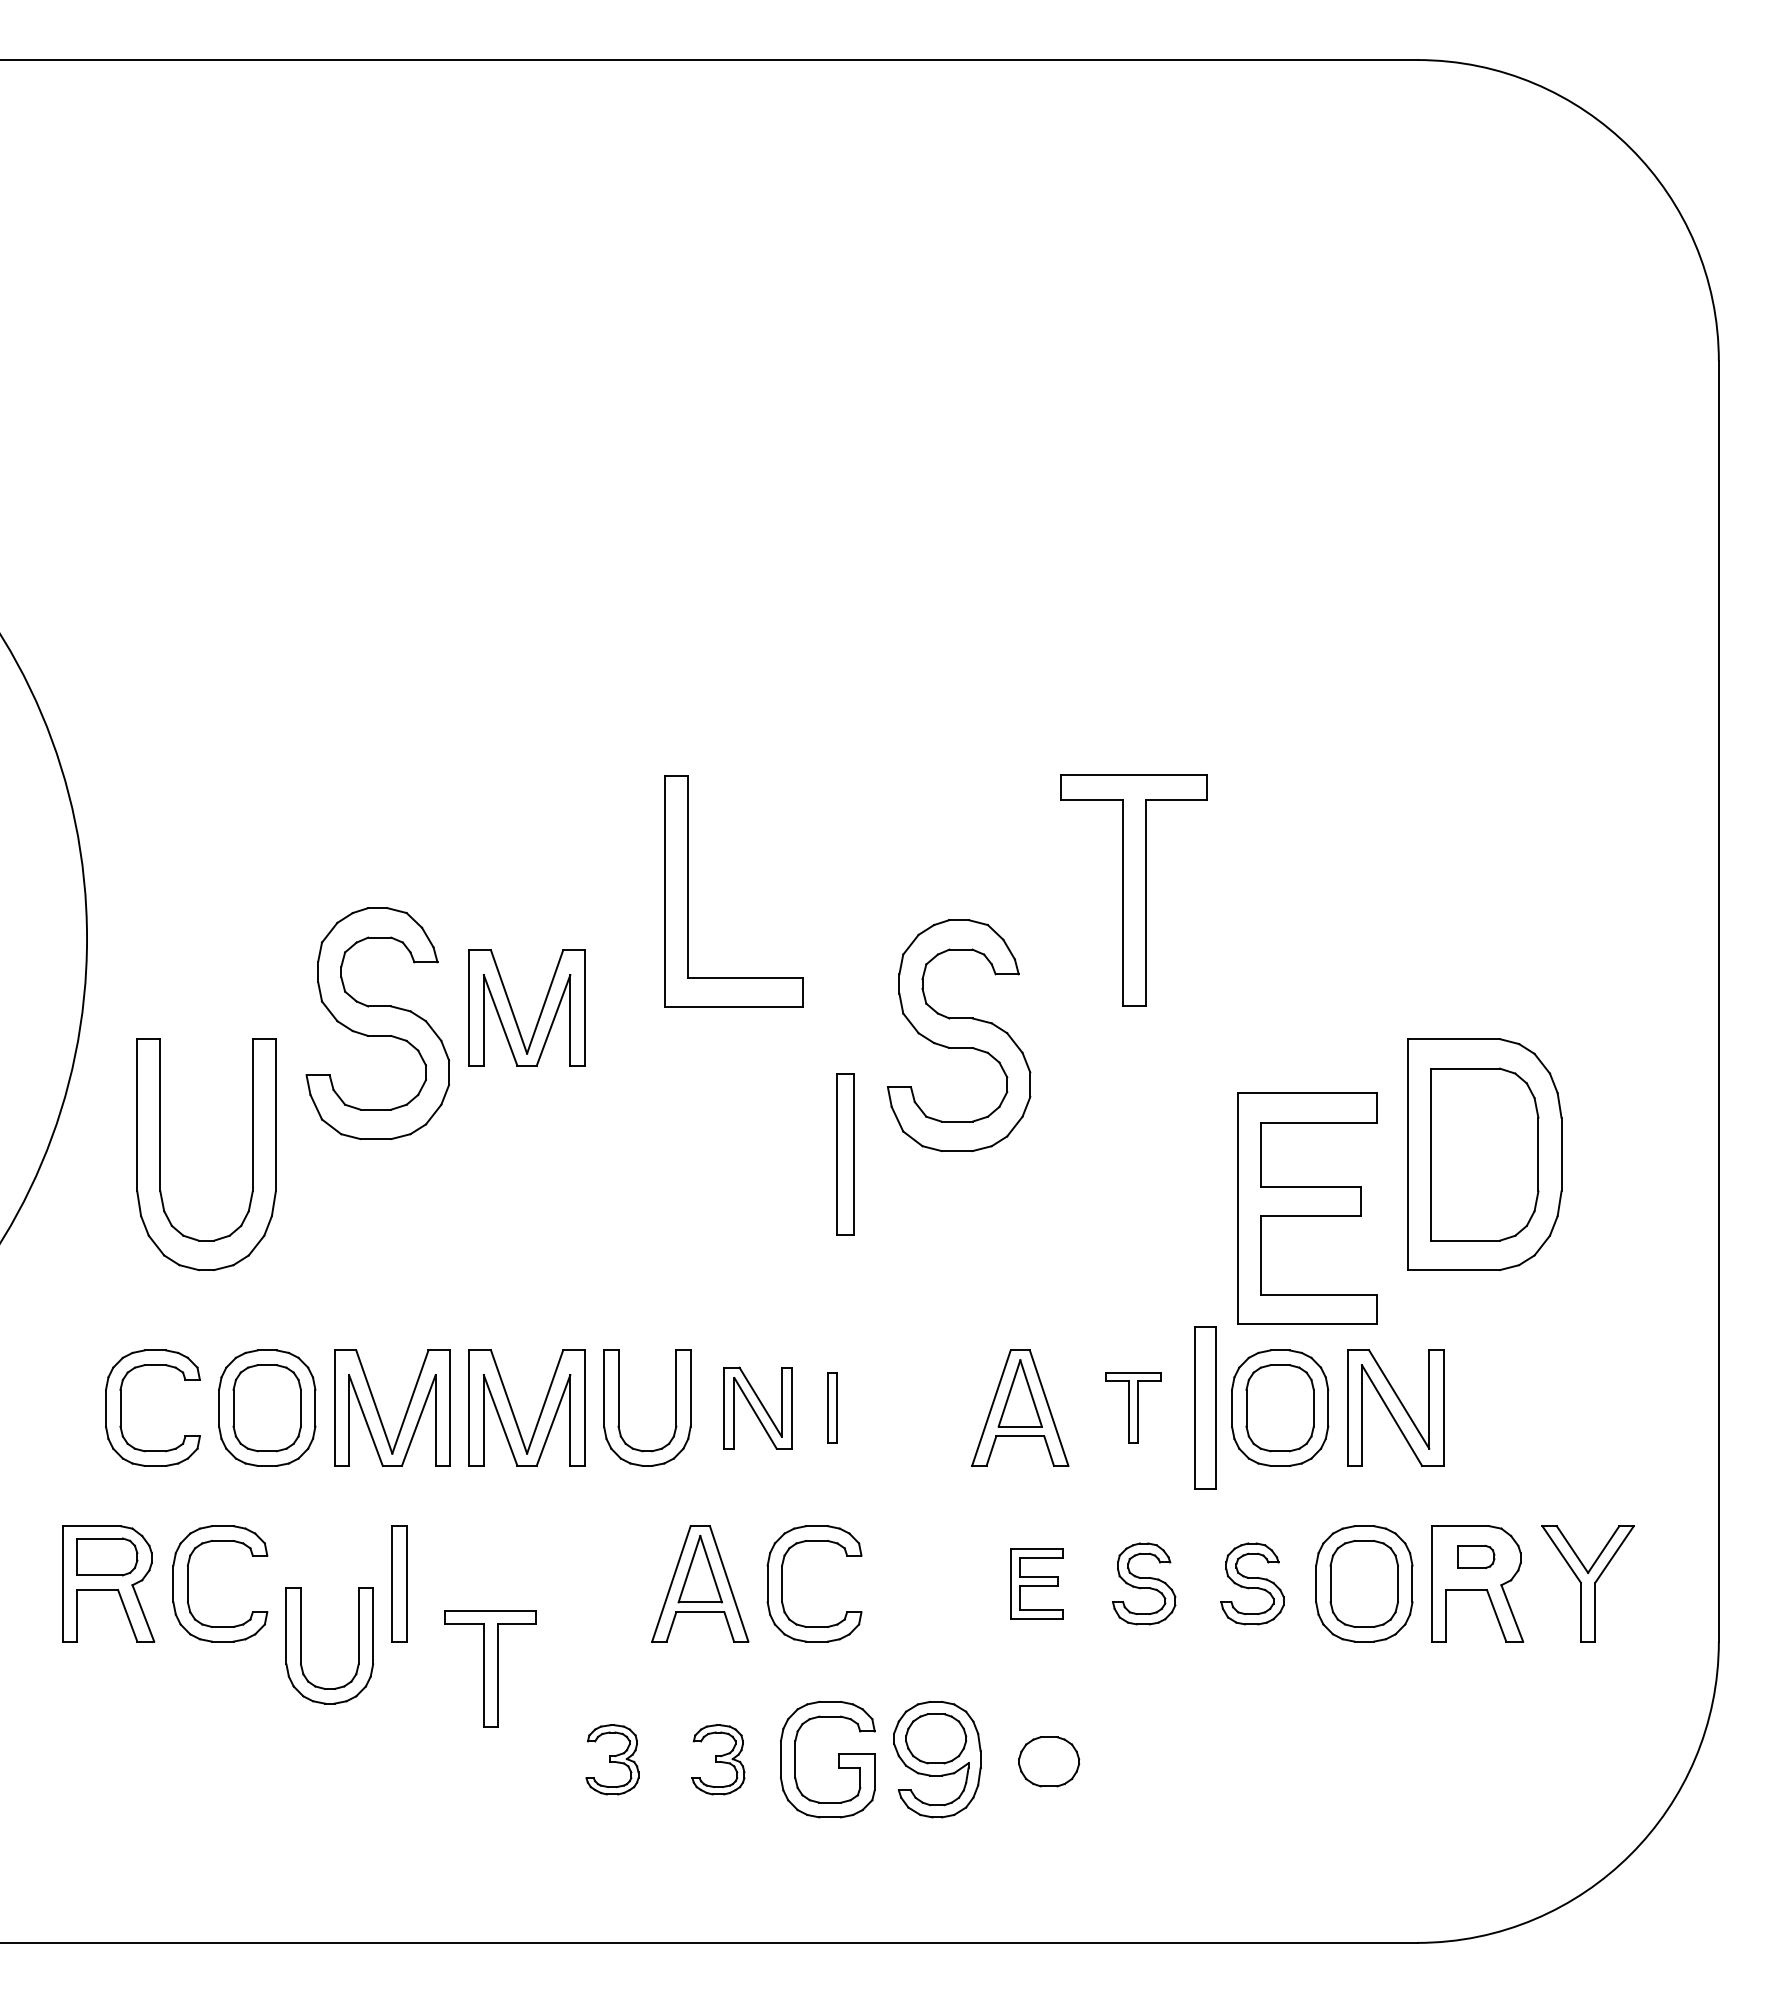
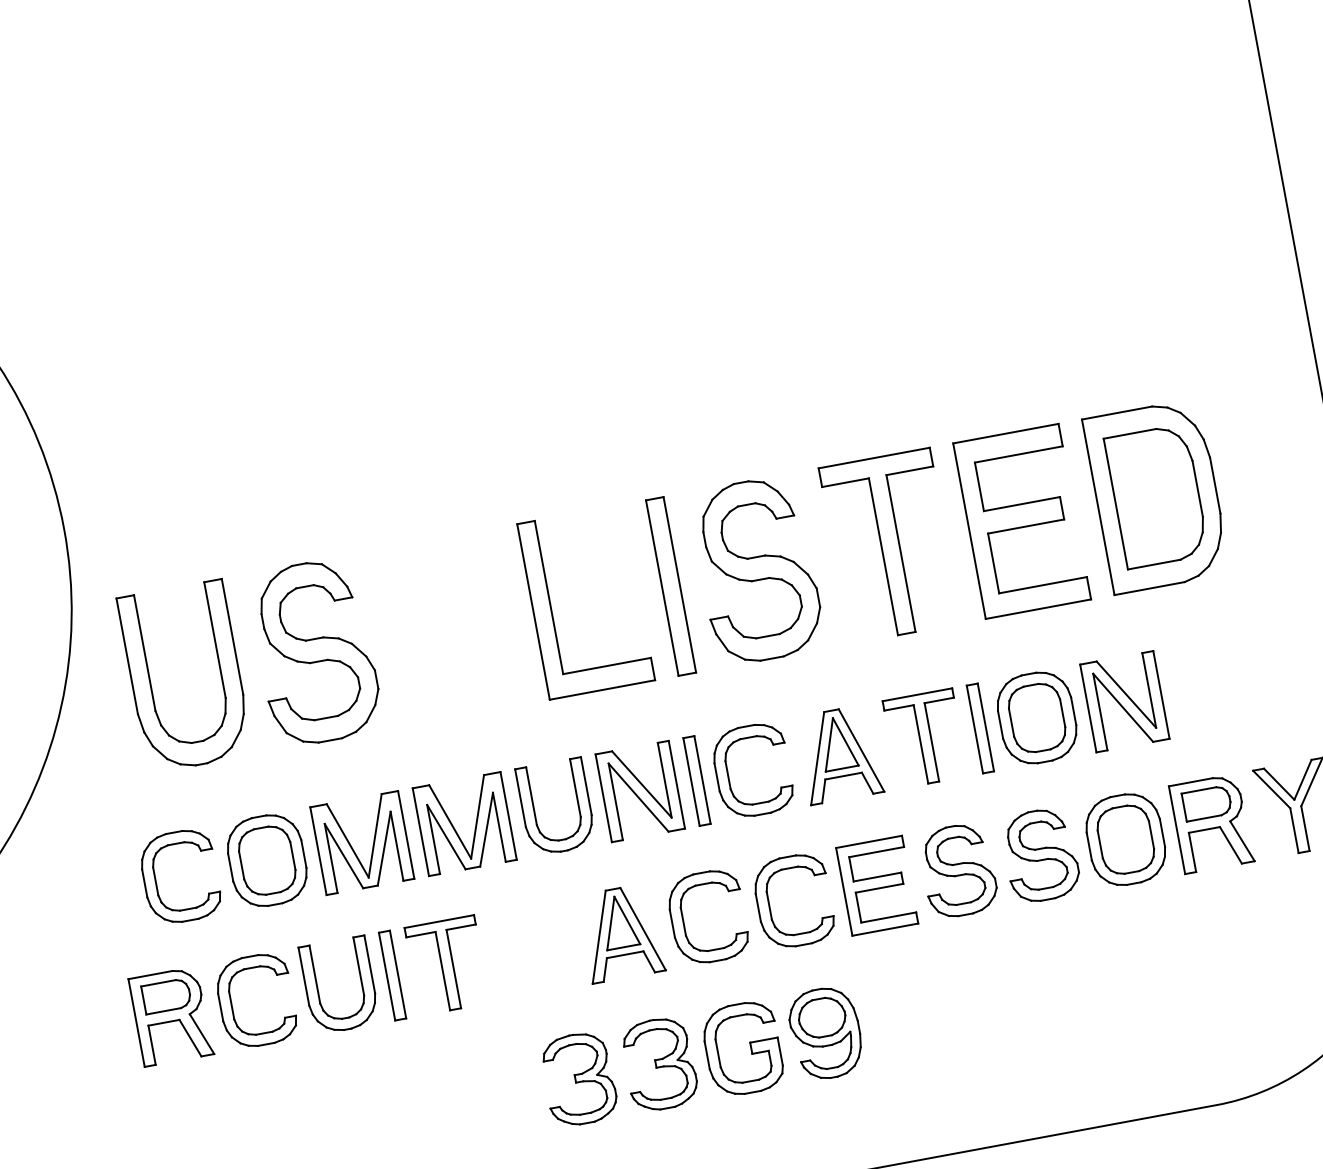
part: (1133, 890) -> (889, 545), moved
part: (688, 891) -> (551, 608), moved
part: (513, 1011) -> (398, 524), removed
part: (377, 1023) -> (315, 652), moved
part: (959, 1035) -> (757, 570), moved
part: (845, 1154) -> (671, 586), size x1.43
part: (1307, 1208) -> (1022, 521), moved
part: (757, 1407) -> (639, 791), size x1.43
part: (832, 1407) -> (696, 780), size x1.67
part: (874, 1407) -> (728, 774), added
part: (1133, 1407) -> (925, 738), size x1.67
part: (1205, 1407) -> (980, 727), size x0.71
part: (1476, 1556) -> (1207, 803), size x1.67
part: (895, 1583) -> (769, 905), added
part: (1037, 1583) -> (877, 885), size x1.67
part: (1143, 1583) -> (957, 870), size x1.43
part: (1252, 1583) -> (1040, 855), size x1.43
part: (301, 1645) -> (317, 989), moved
part: (490, 1668) -> (447, 965), moved
part: (612, 1759) -> (579, 1079), size x1.67
part: (718, 1759) -> (659, 1064), size x1.67
part: (1049, 1761) -> (911, 1019), removed

